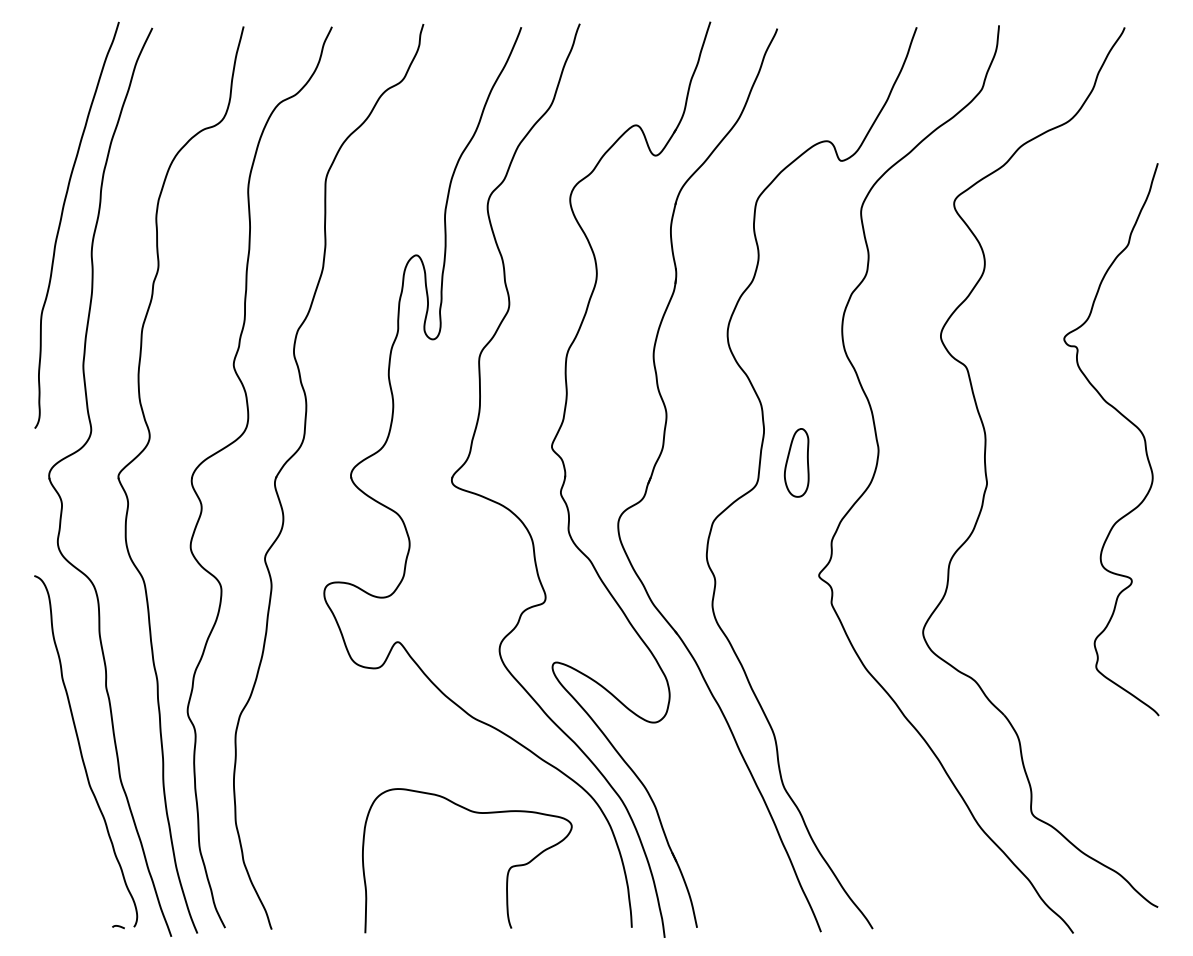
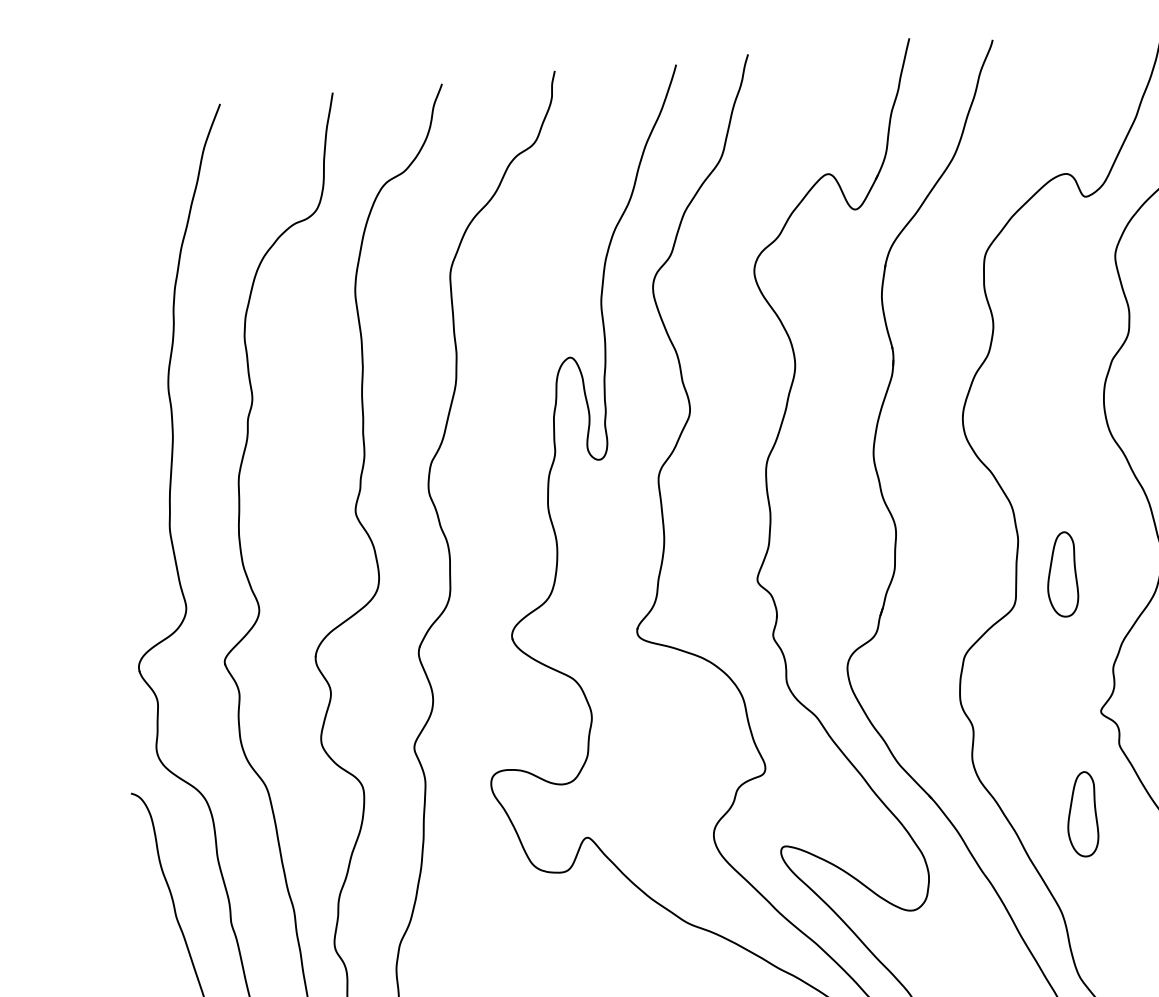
curve: (61, 222) -> (127, 353), removed
part: (796, 656) -> (1081, 814), added

